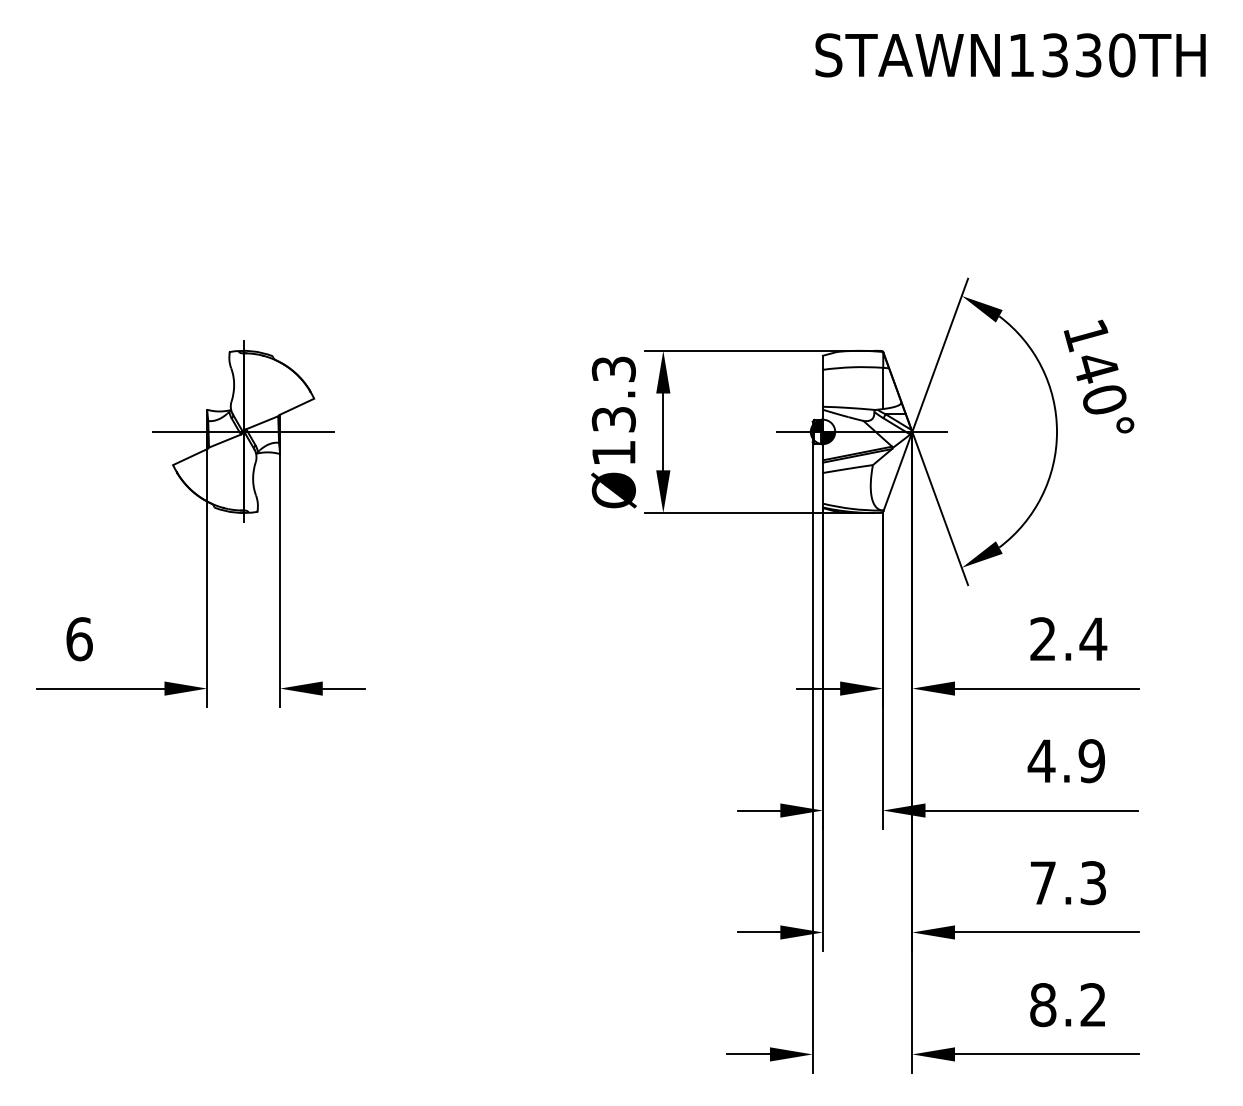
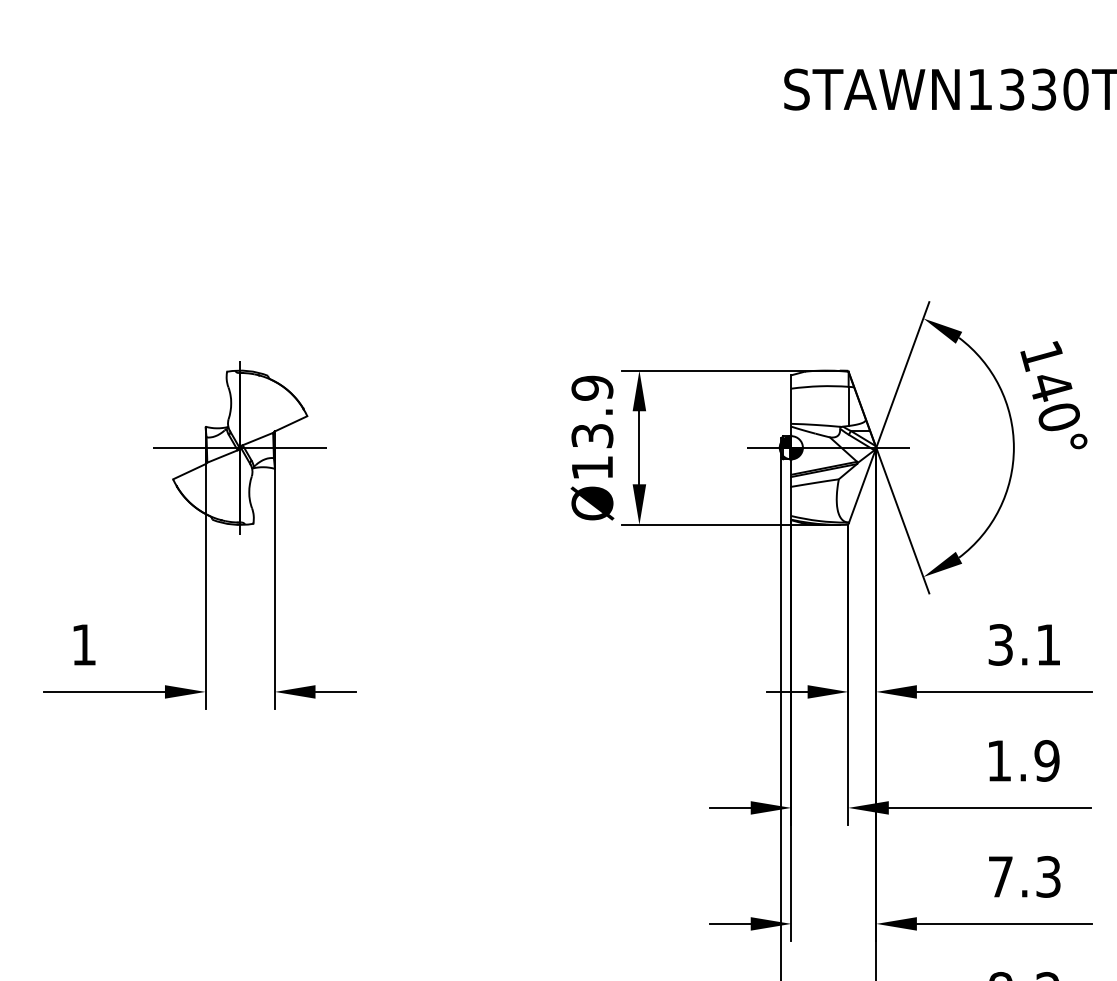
text: (613, 369) -> (592, 388), Ø13.3 -> Ø13.9
text: (79, 639) -> (84, 645), 6 -> 1
text: (1068, 639) -> (1024, 645), 2.4 -> 3.1
text: (1041, 760) -> (999, 760), 4.9 -> 1.9

